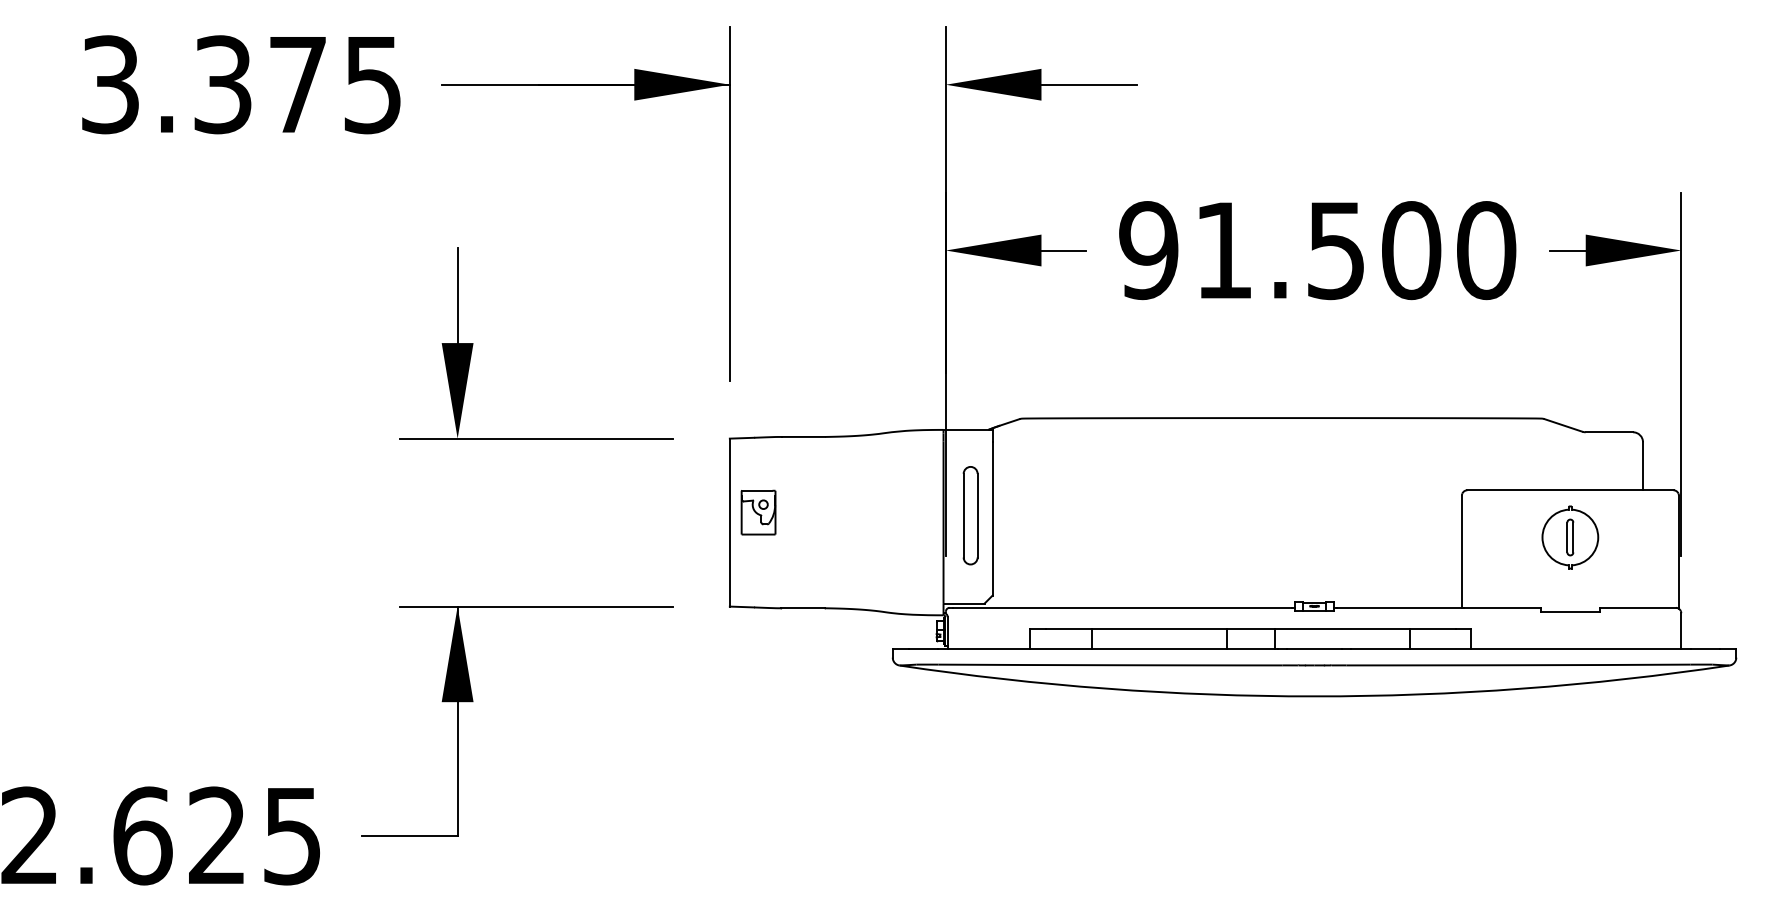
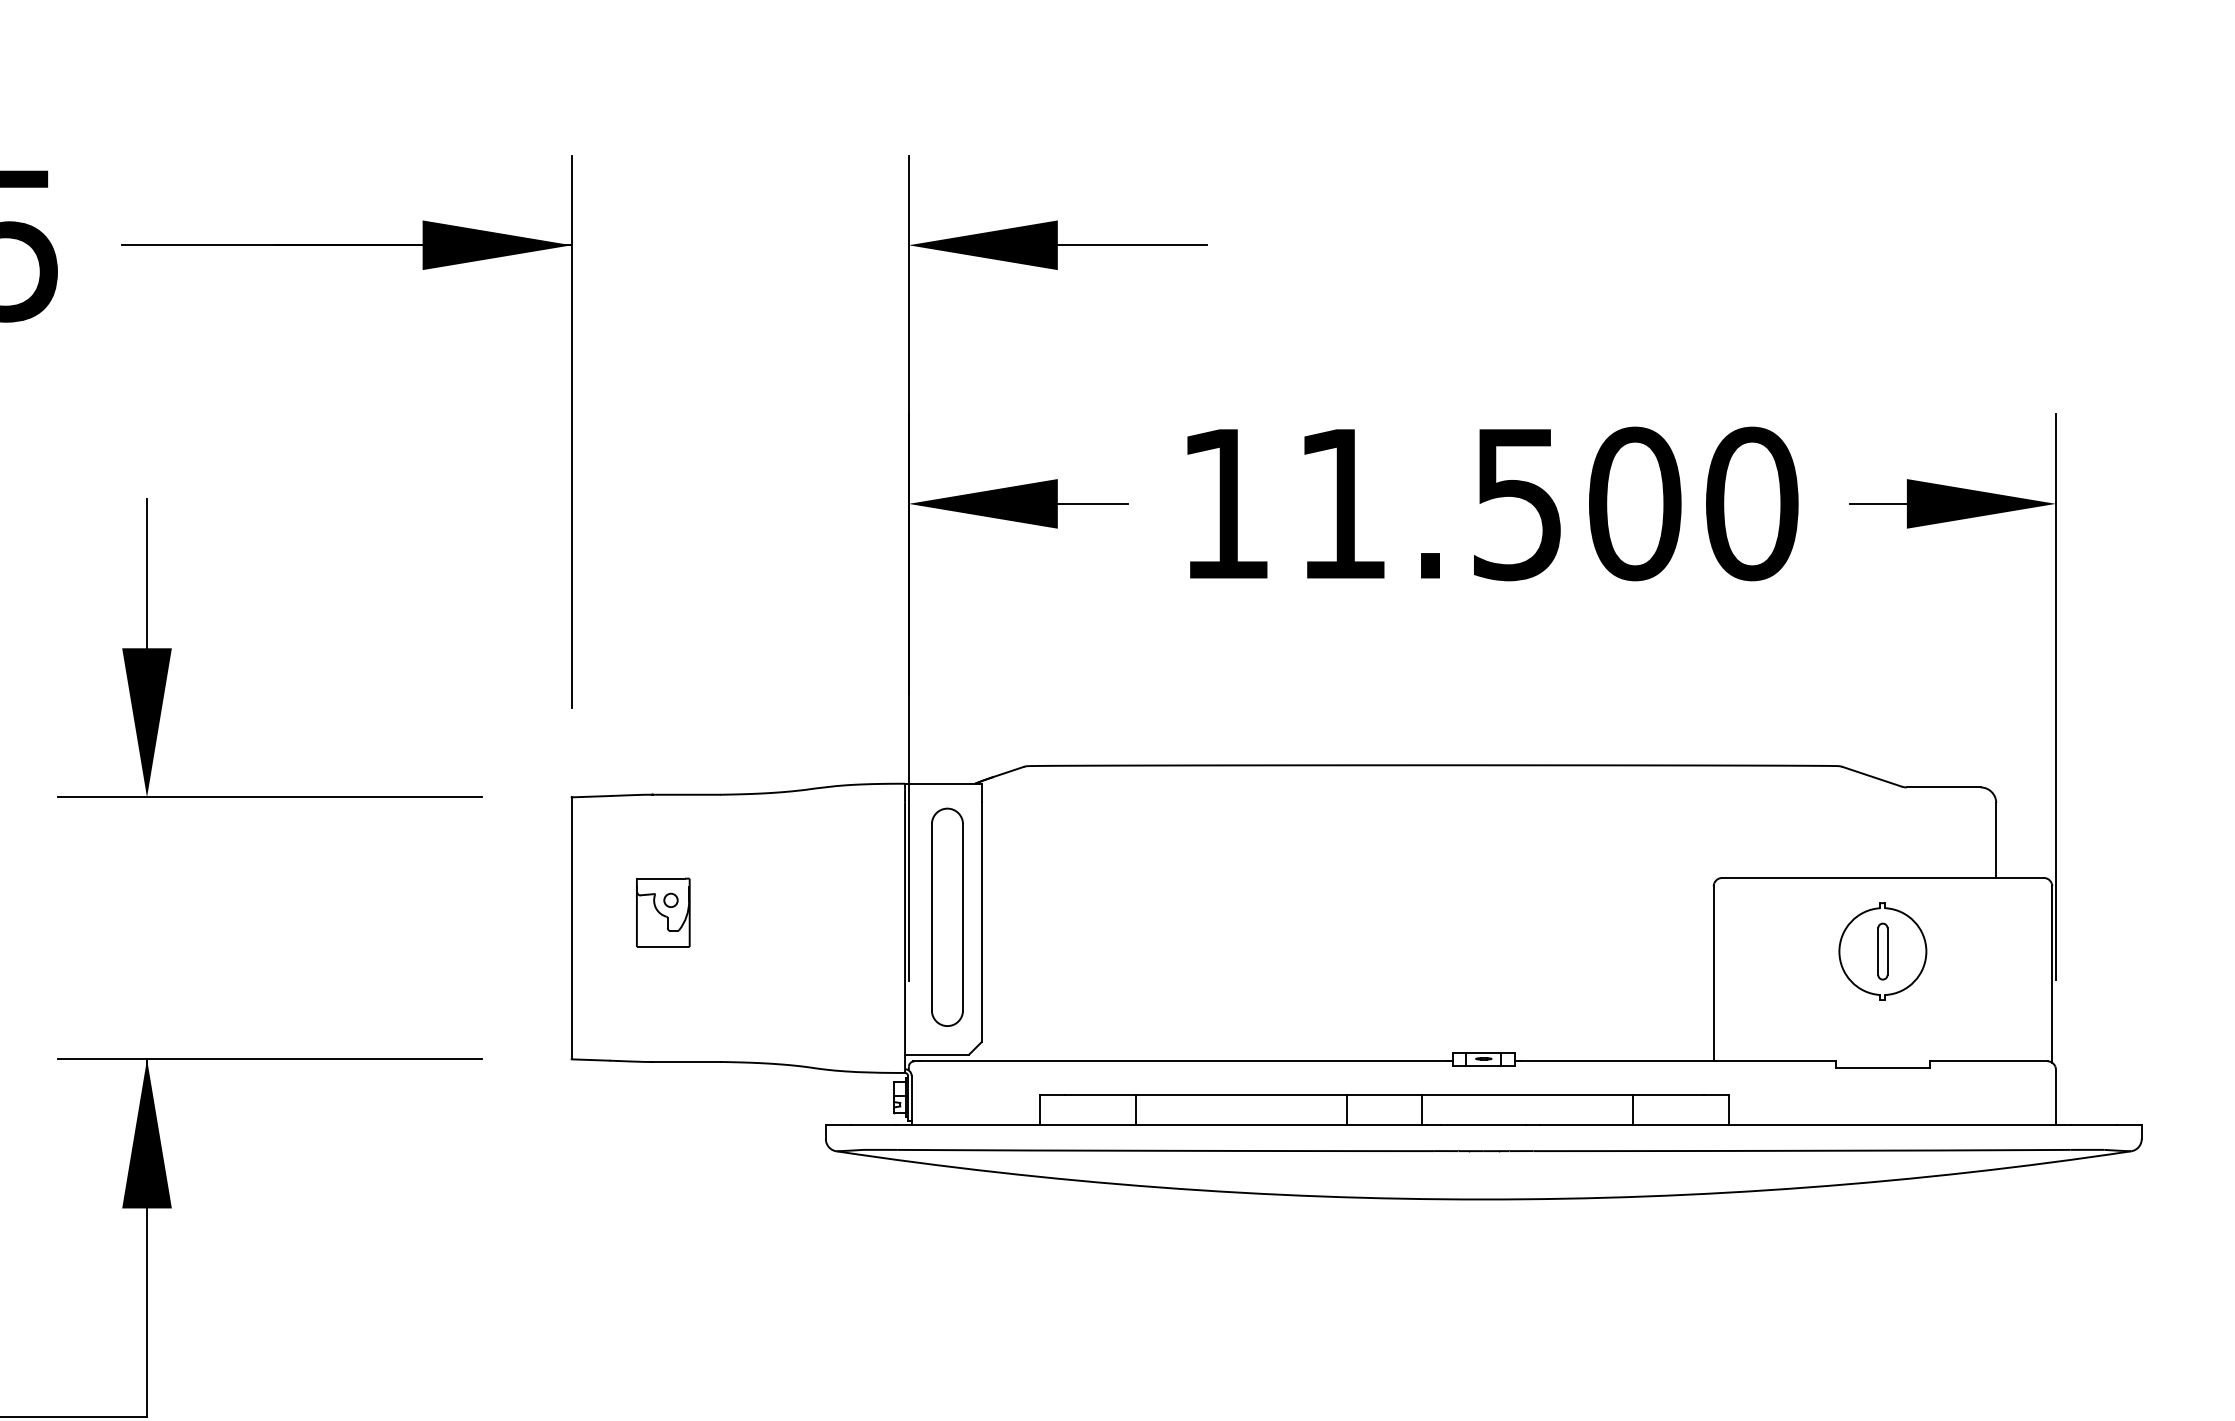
text: (1148, 250) -> (1224, 503), 91.500 -> 11.500
part: (758, 512) -> (663, 912), moved
part: (970, 515) -> (947, 917), size x1.43

